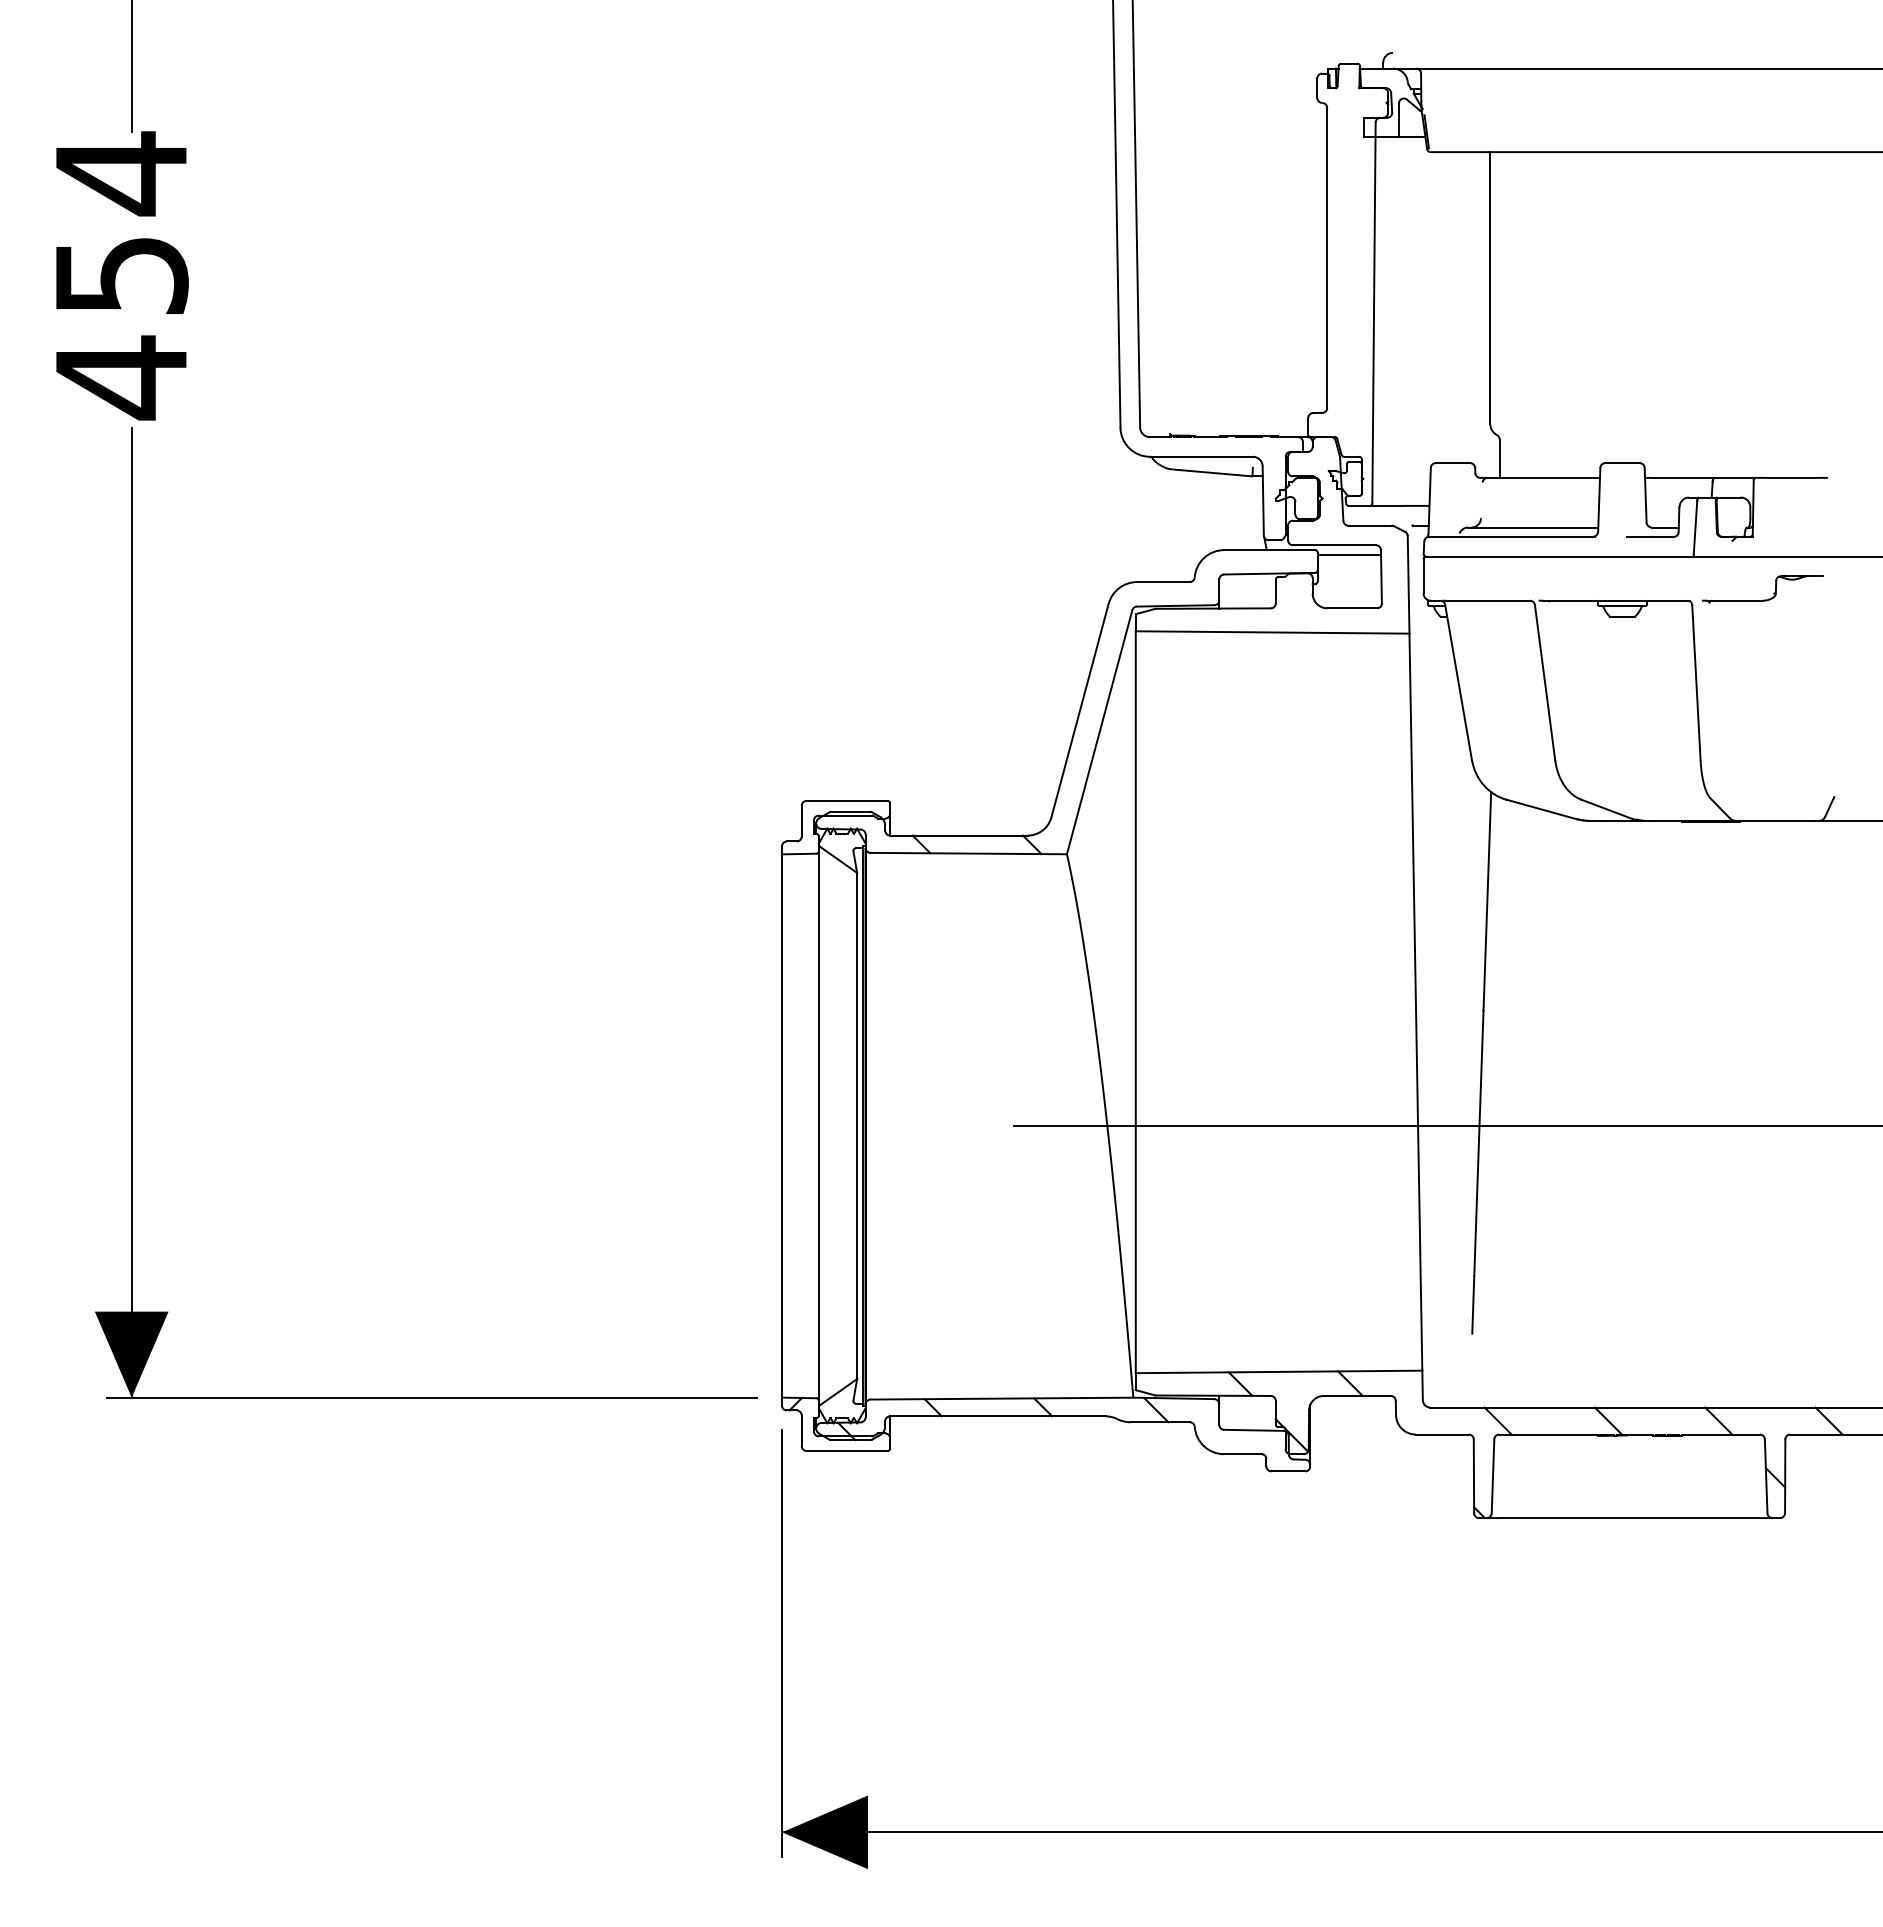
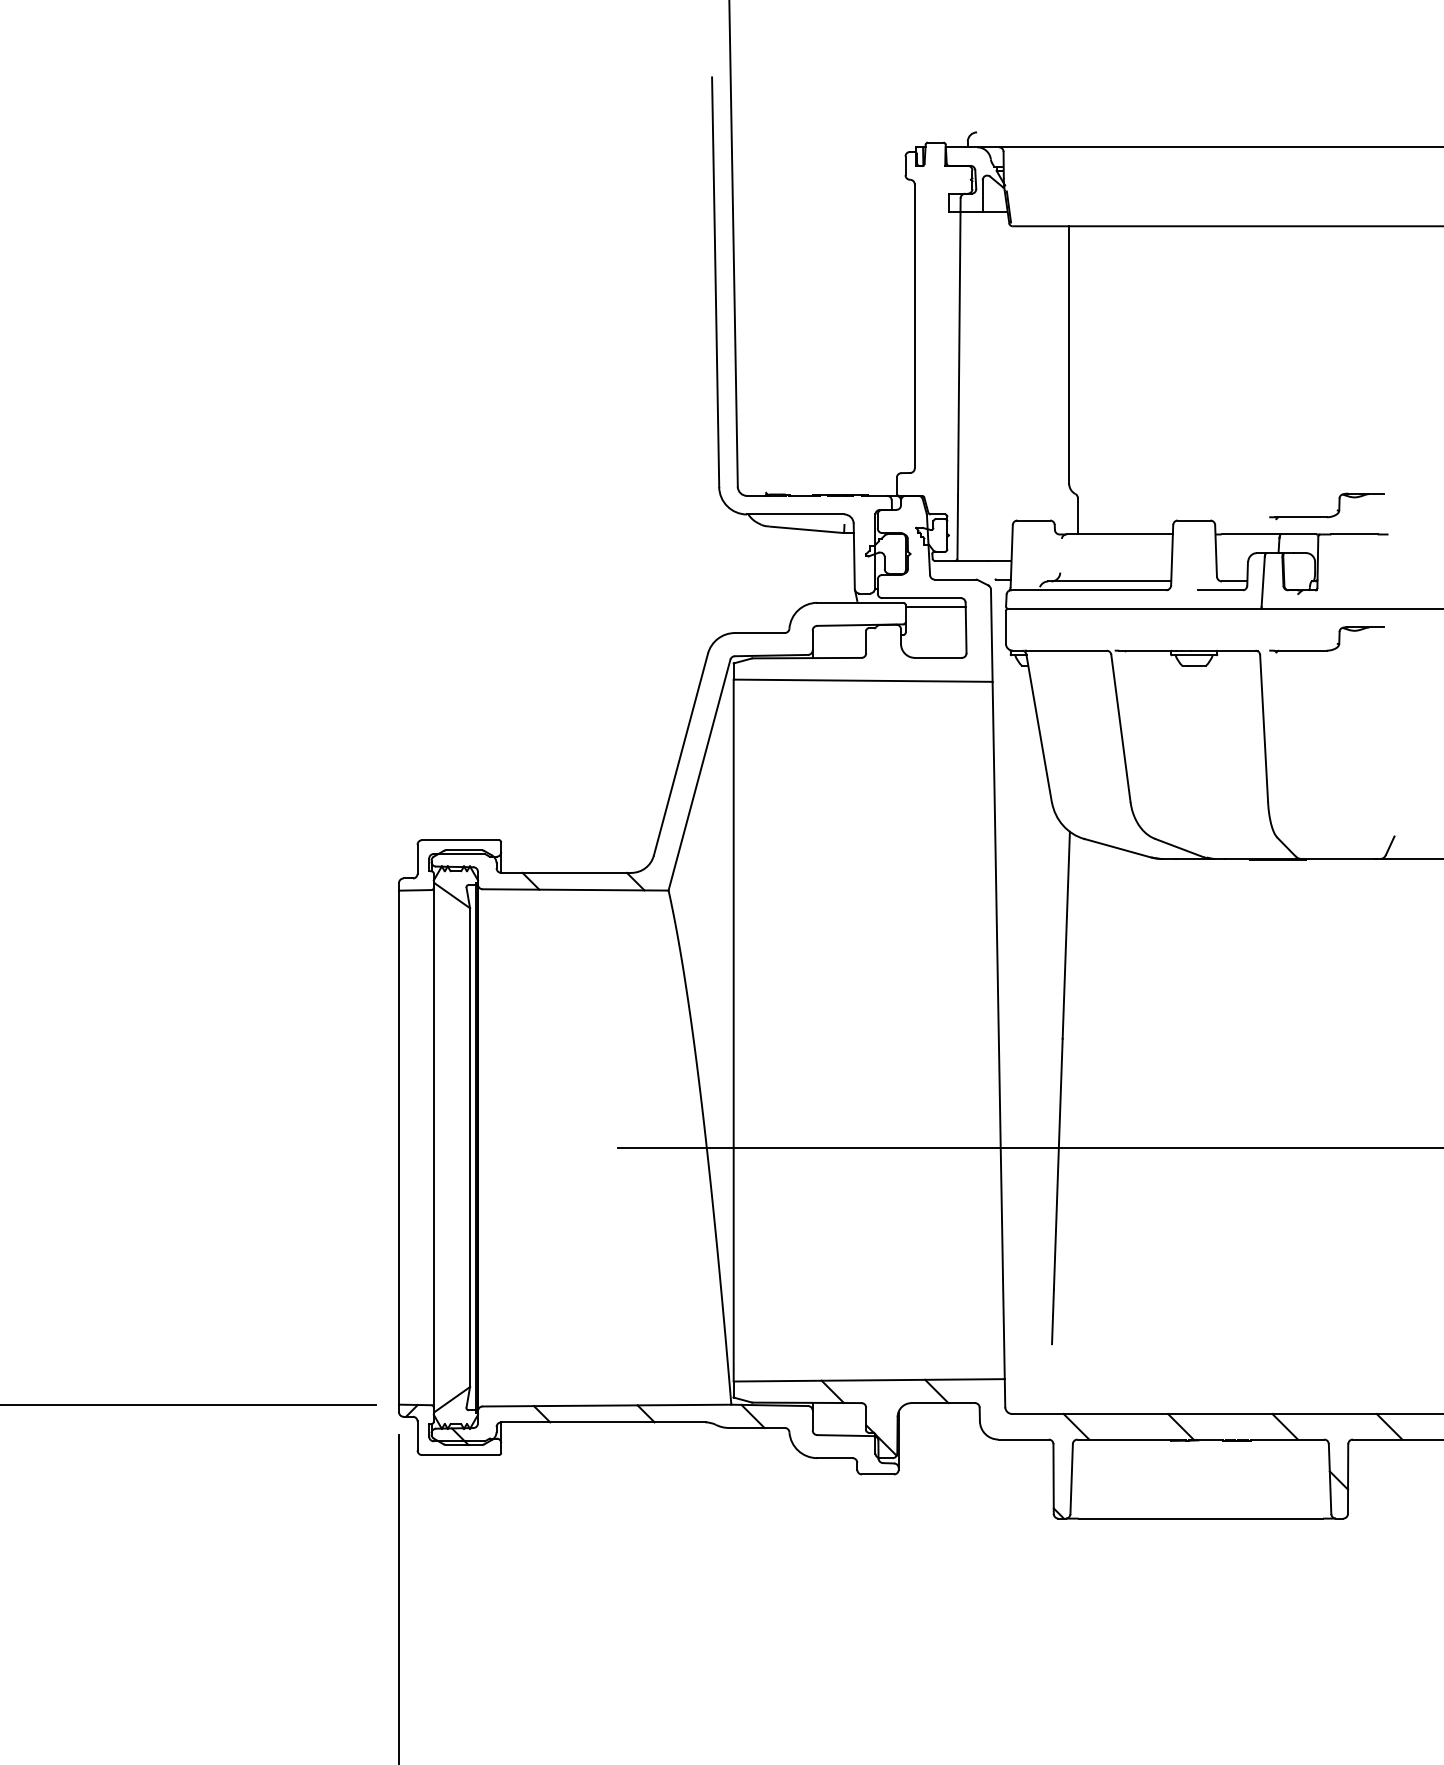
part: (1763, 458) -> (1327, 516), added

